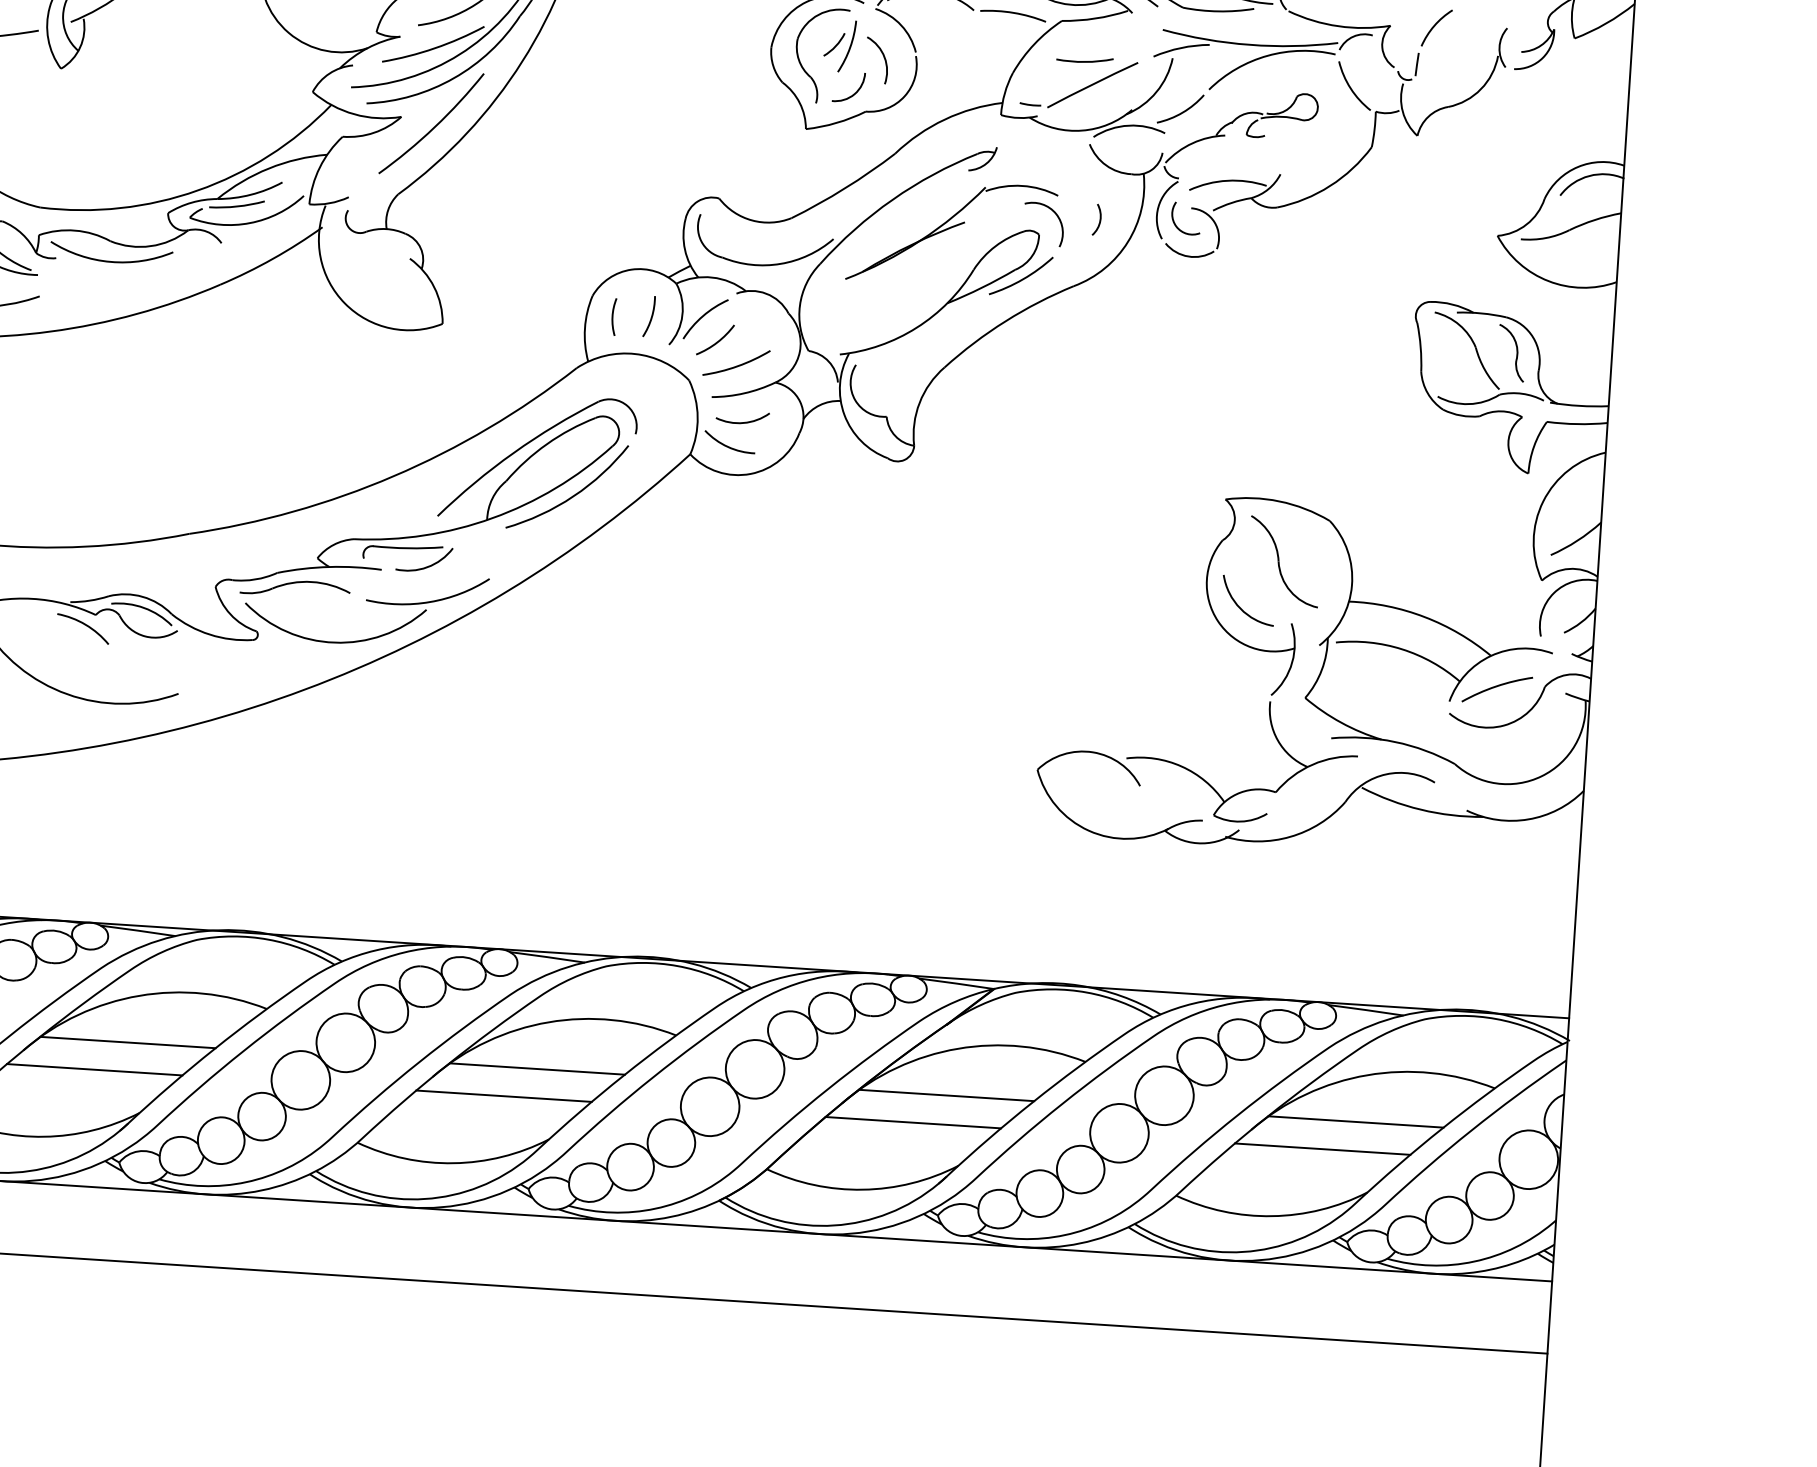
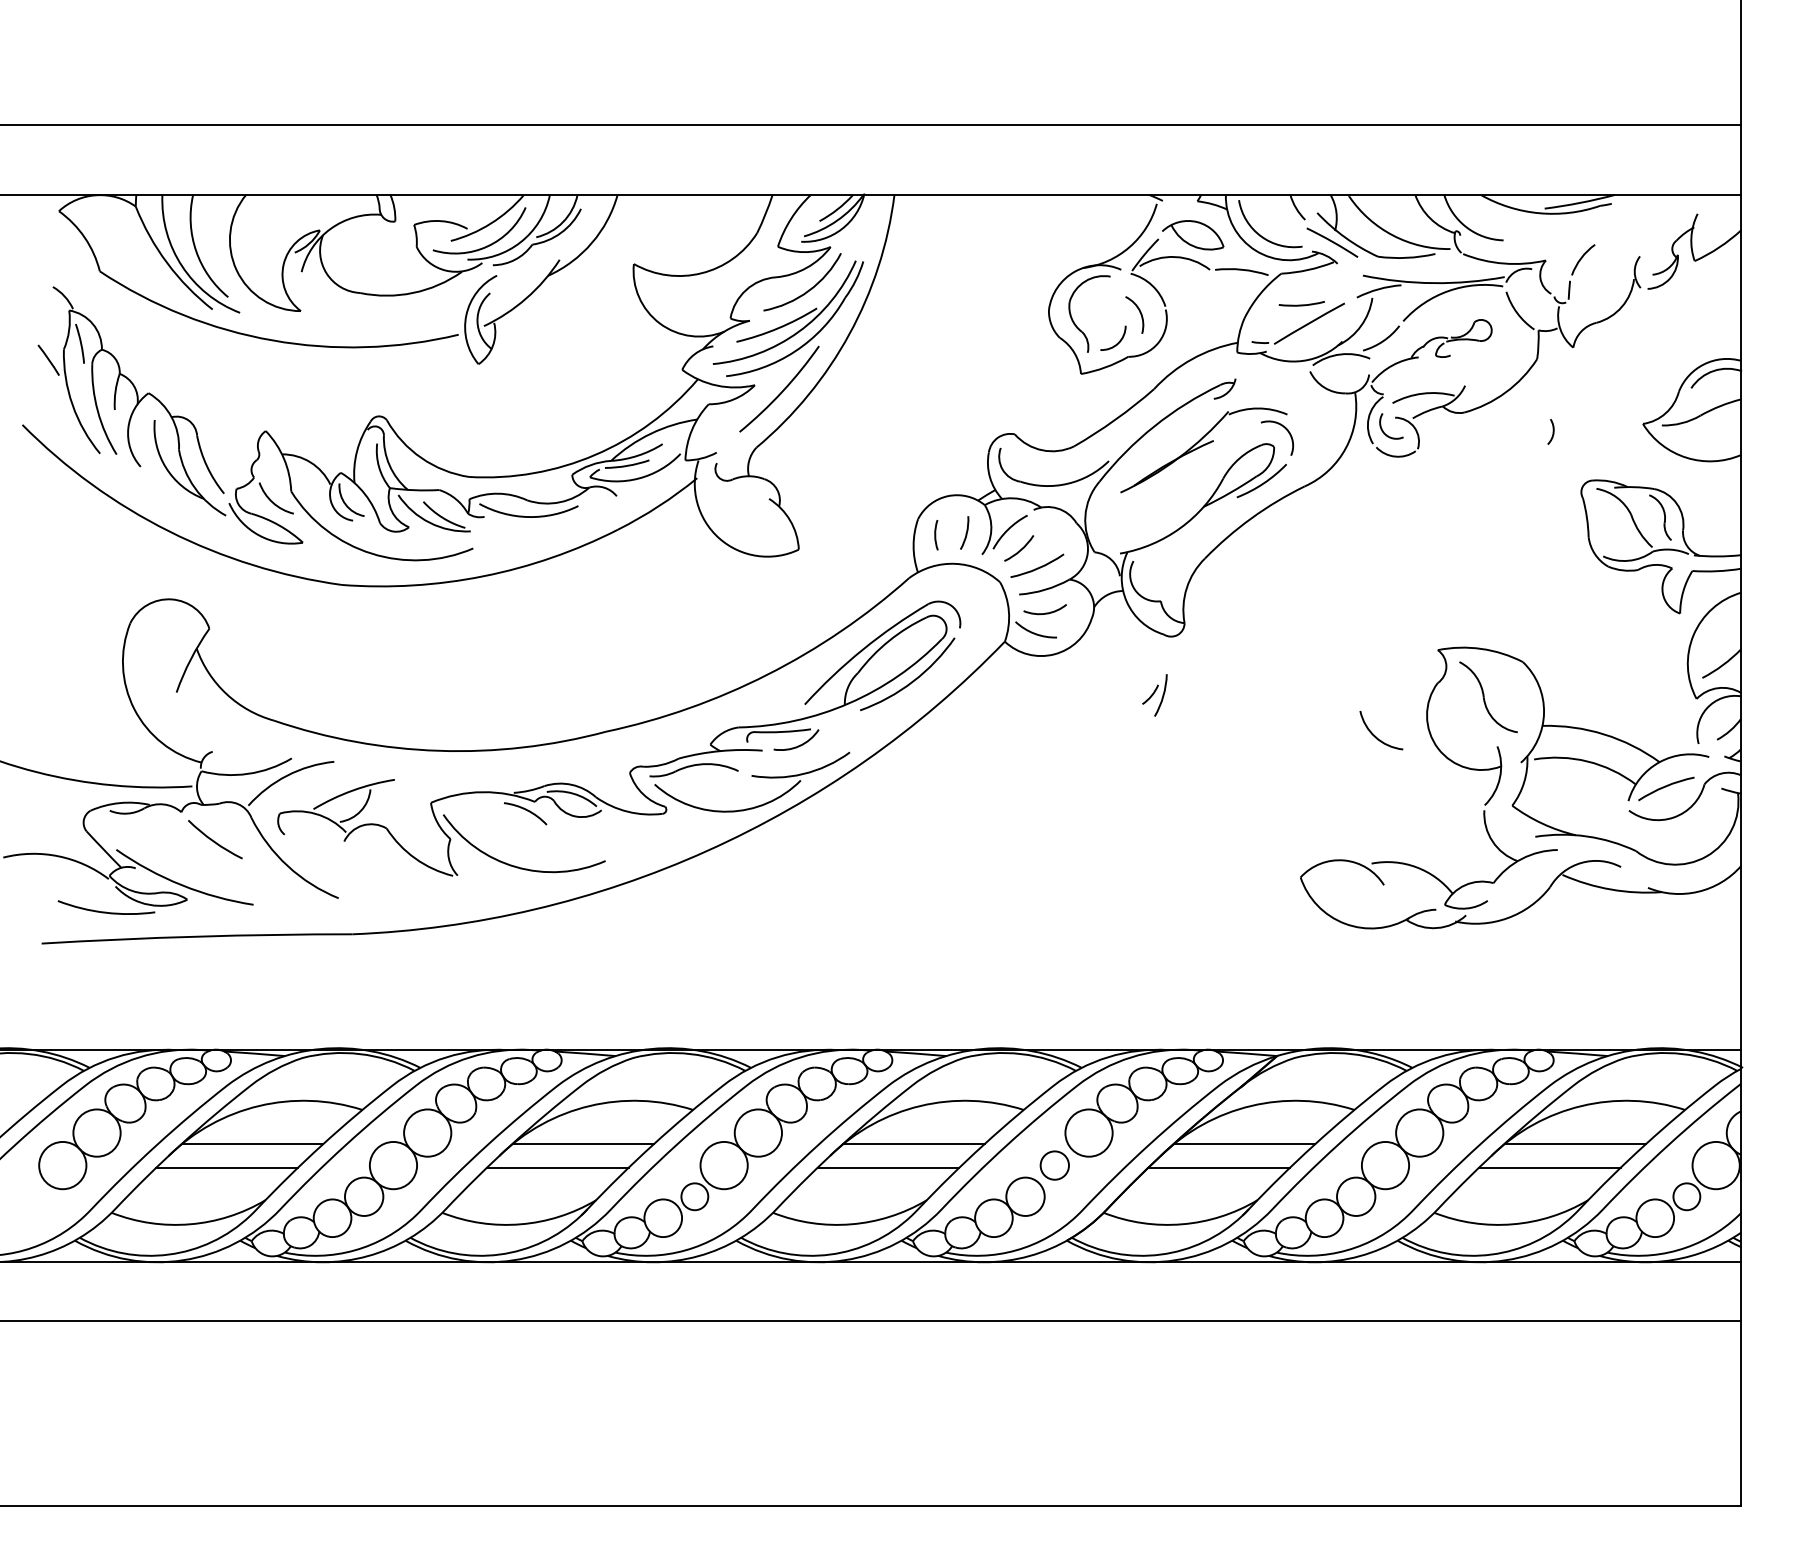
part: (839, 46) -> (1154, 695), moved
arc: (1099, 219) -> (1552, 431), moved
arc: (1240, 606) -> (1375, 735), moved
circle: (709, 1106) -> (1054, 1165), size x0.6
circle: (261, 1116) -> (694, 1196), size x0.7
circle: (1489, 1195) -> (1686, 1196), size x0.7

